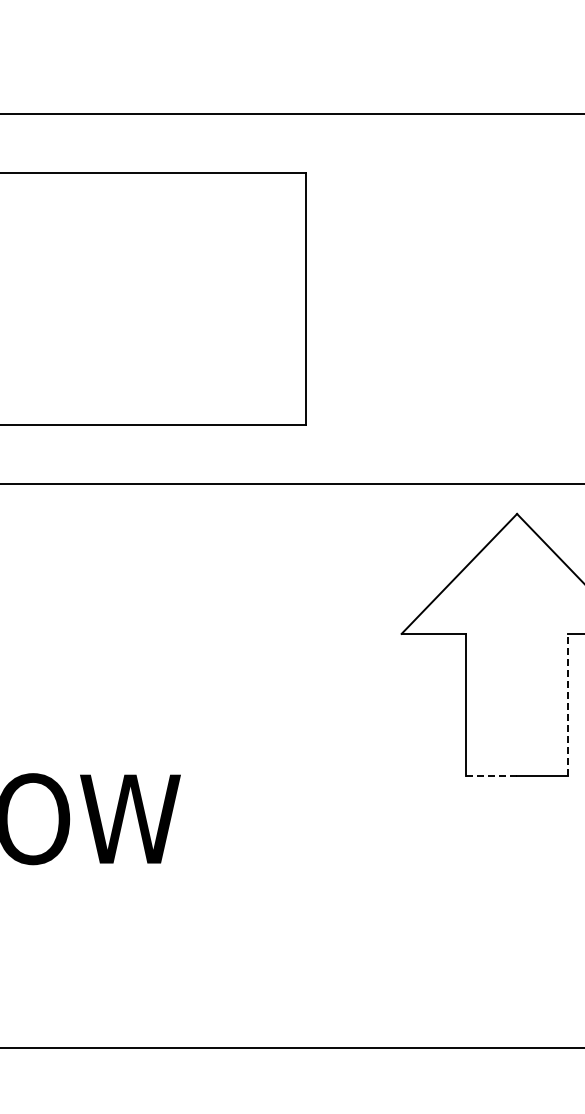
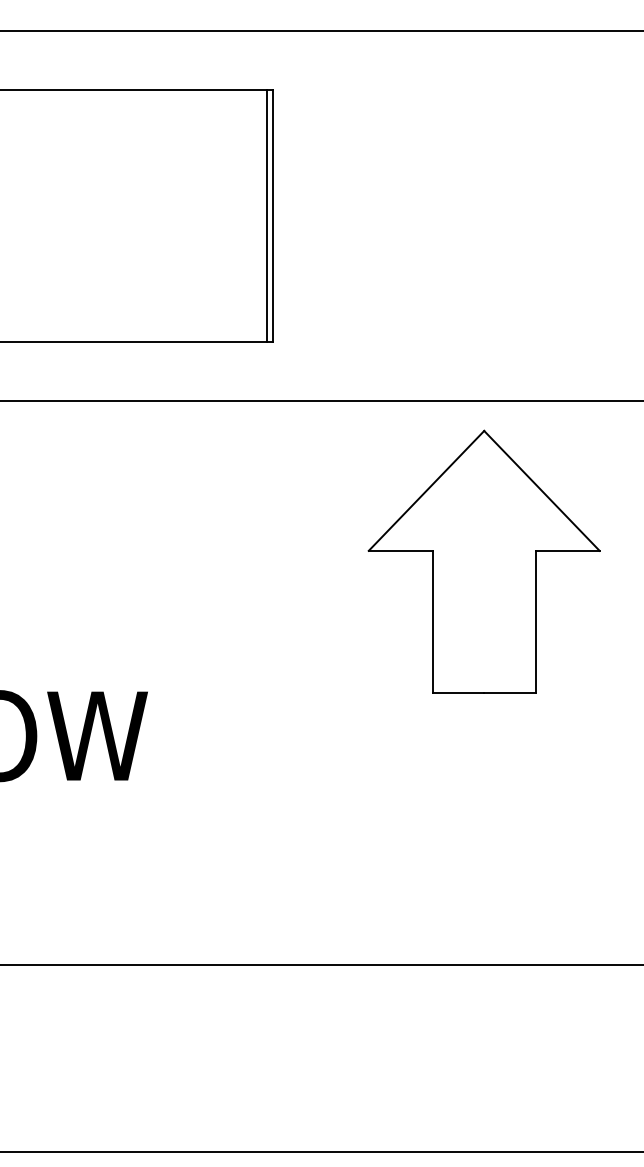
line: (299, 299) -> (266, 216), added
line: (568, 704) -> (535, 621), dashed -> solid
line: (491, 776) -> (458, 693), dashed -> solid

